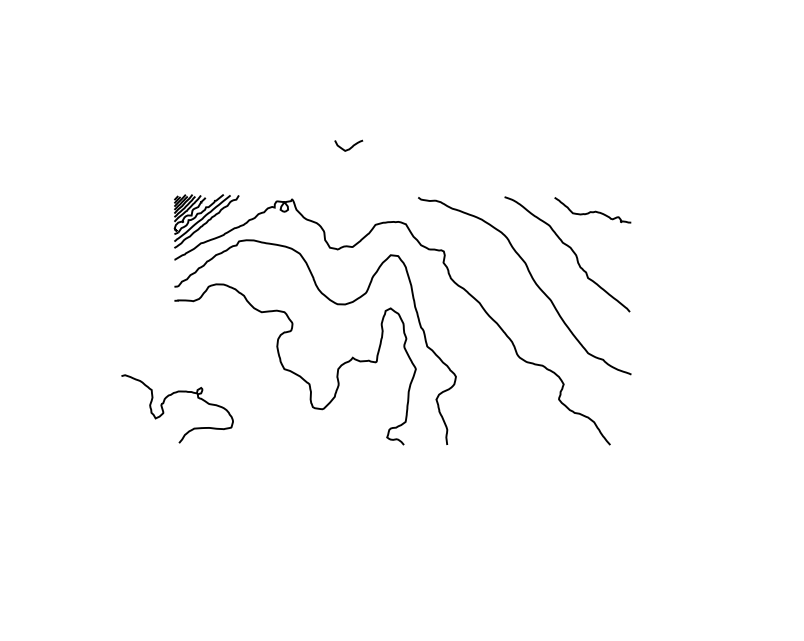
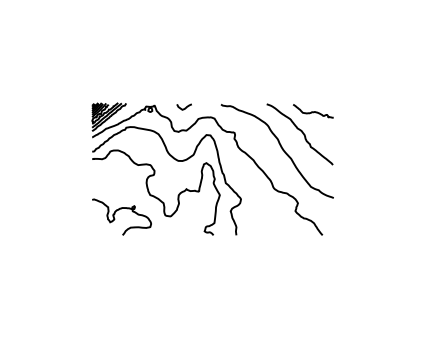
curve: (349, 146) -> (184, 107), moved
curve: (173, 396) -> (119, 210), moved

